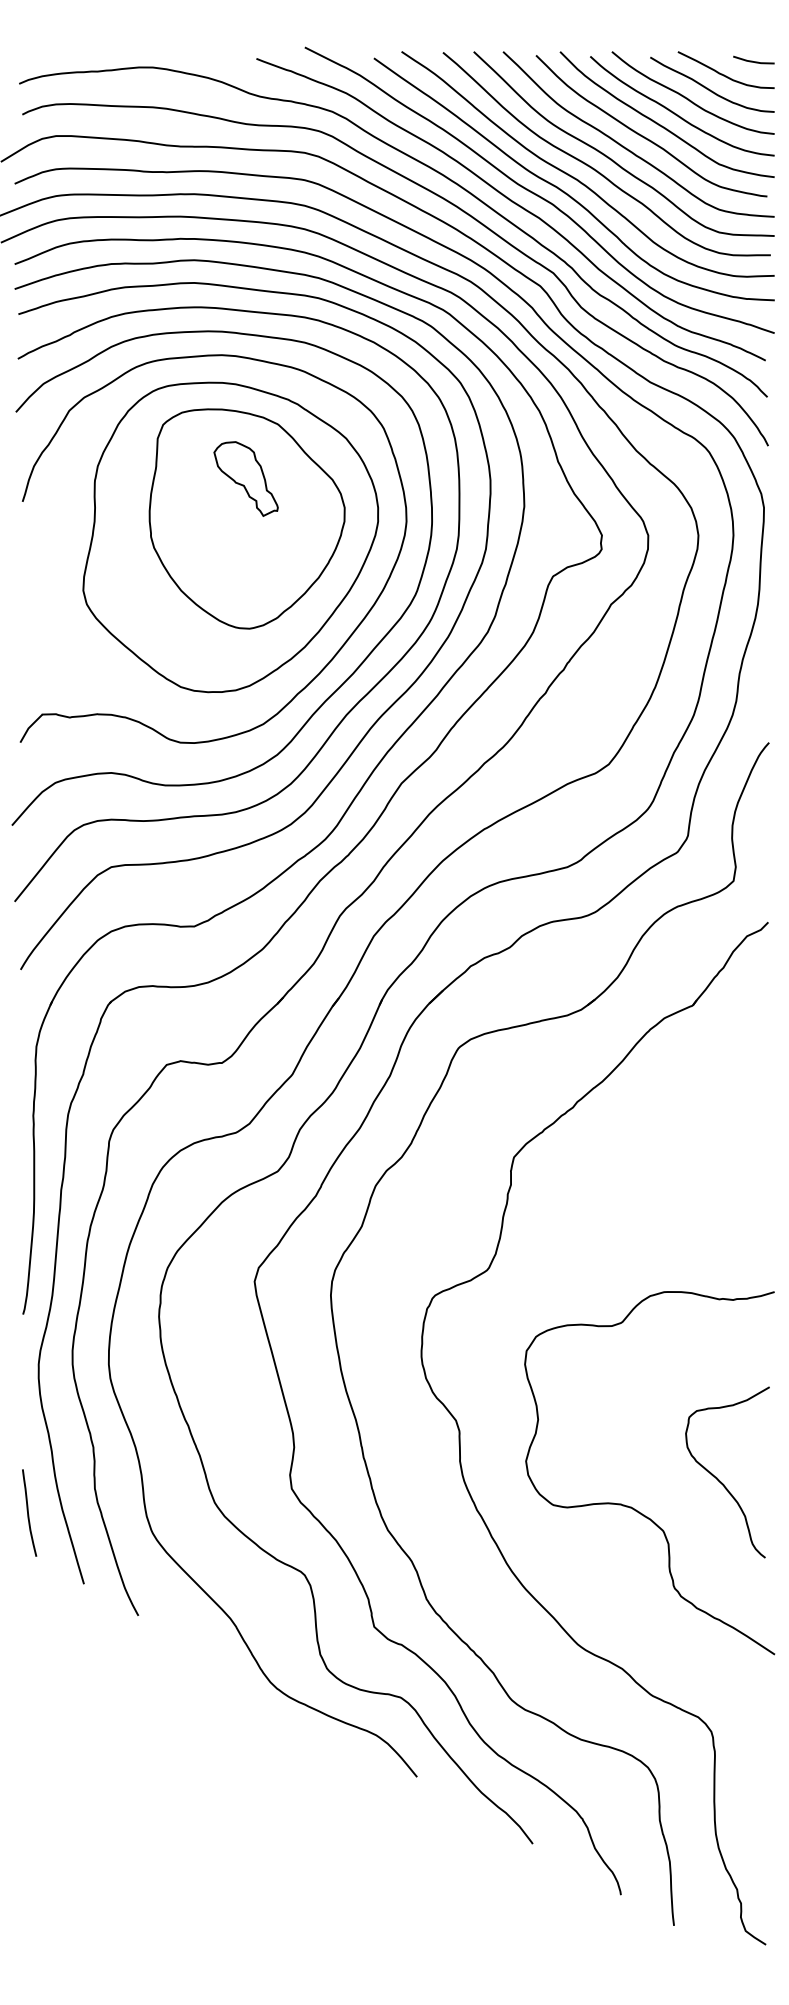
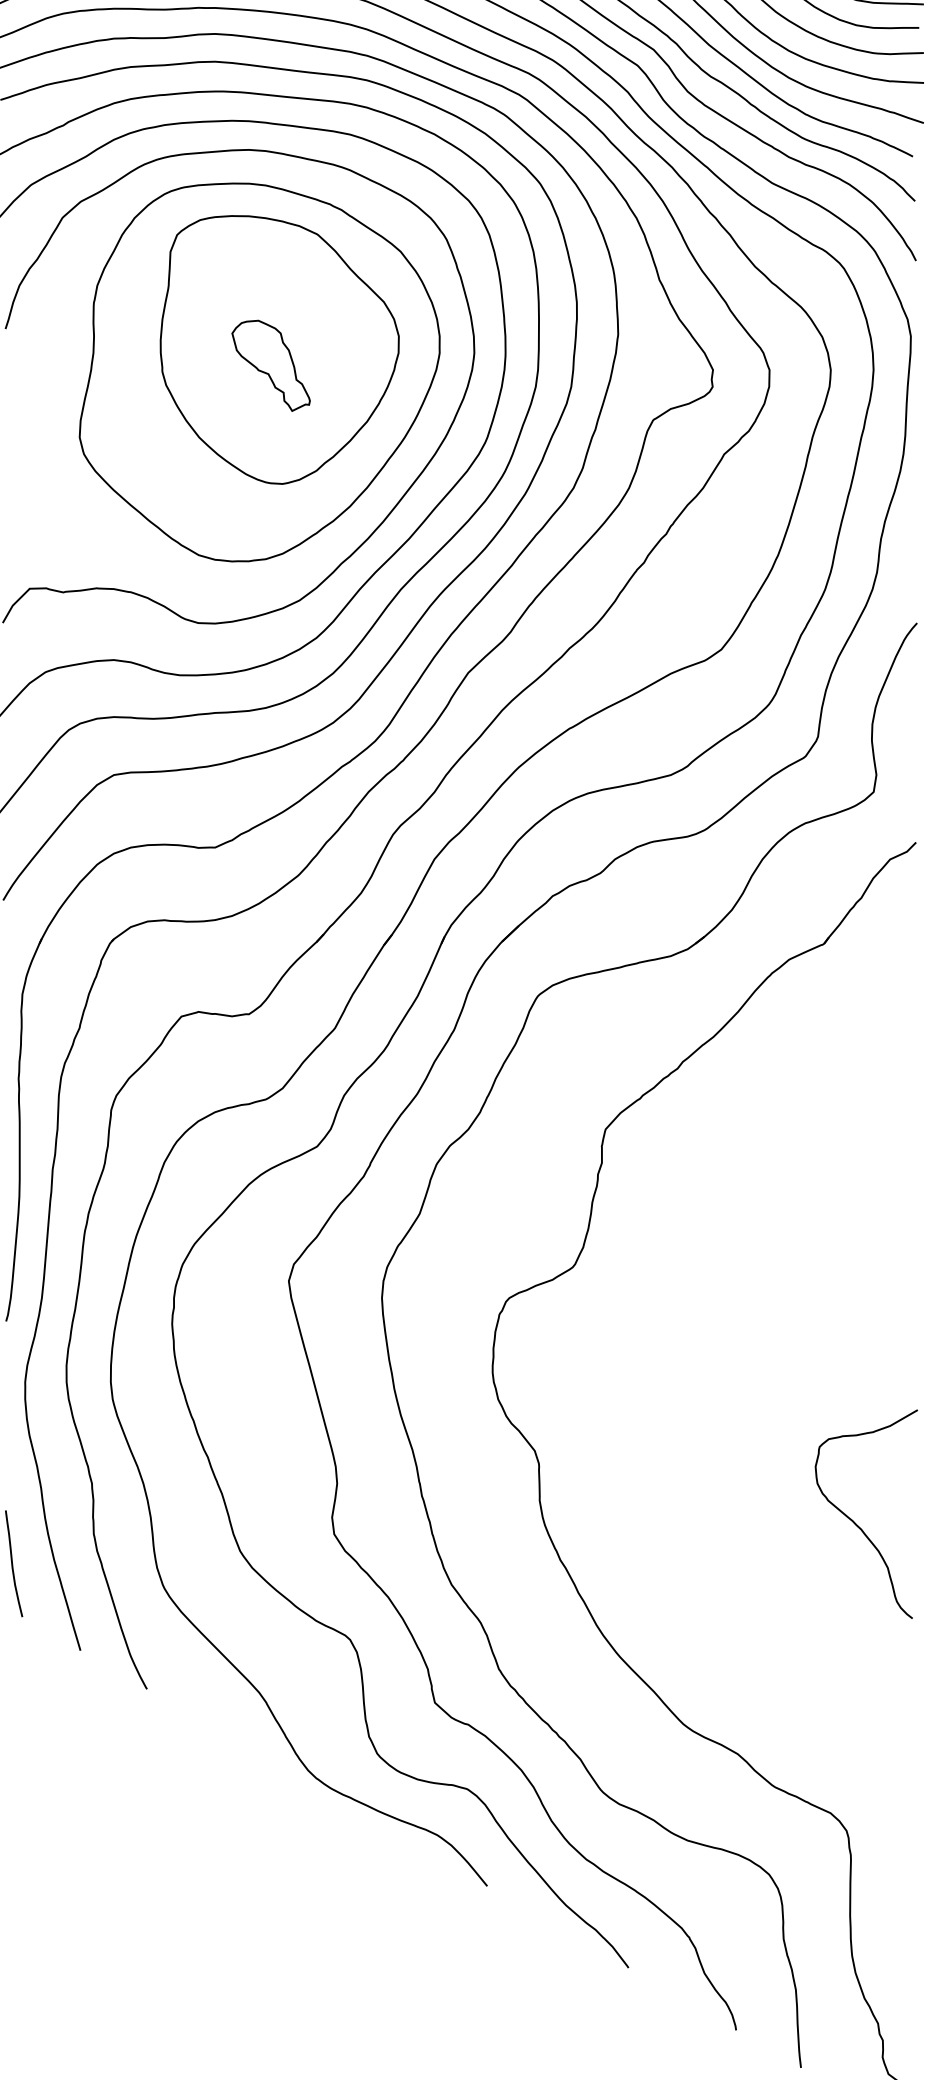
part: (245, 478) -> (270, 365), moved
curve: (633, 1507) -> (751, 1557), removed

